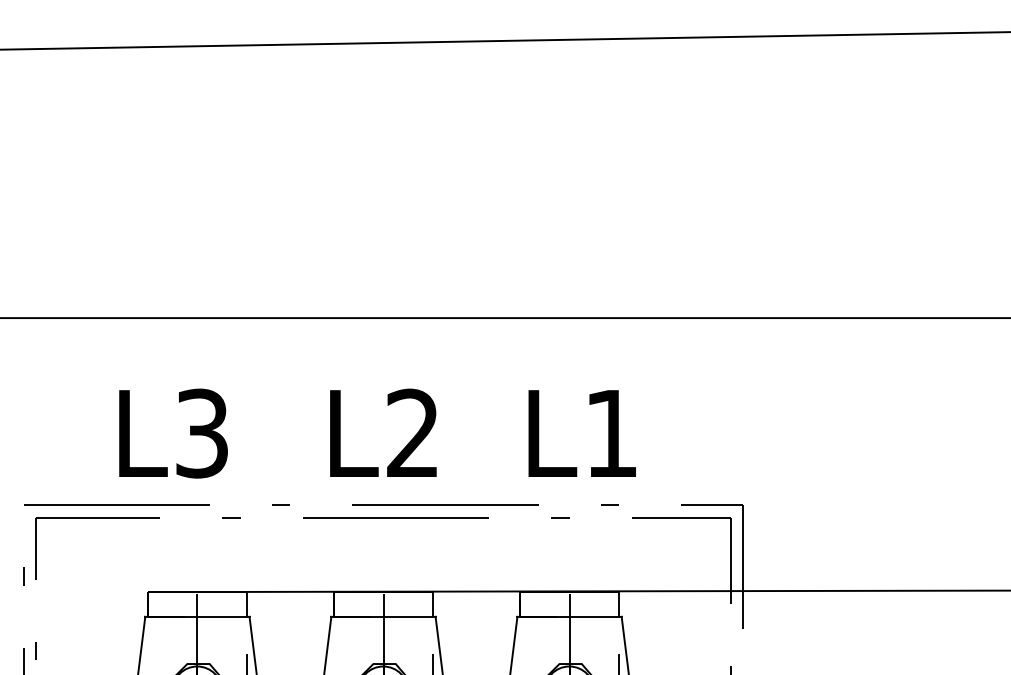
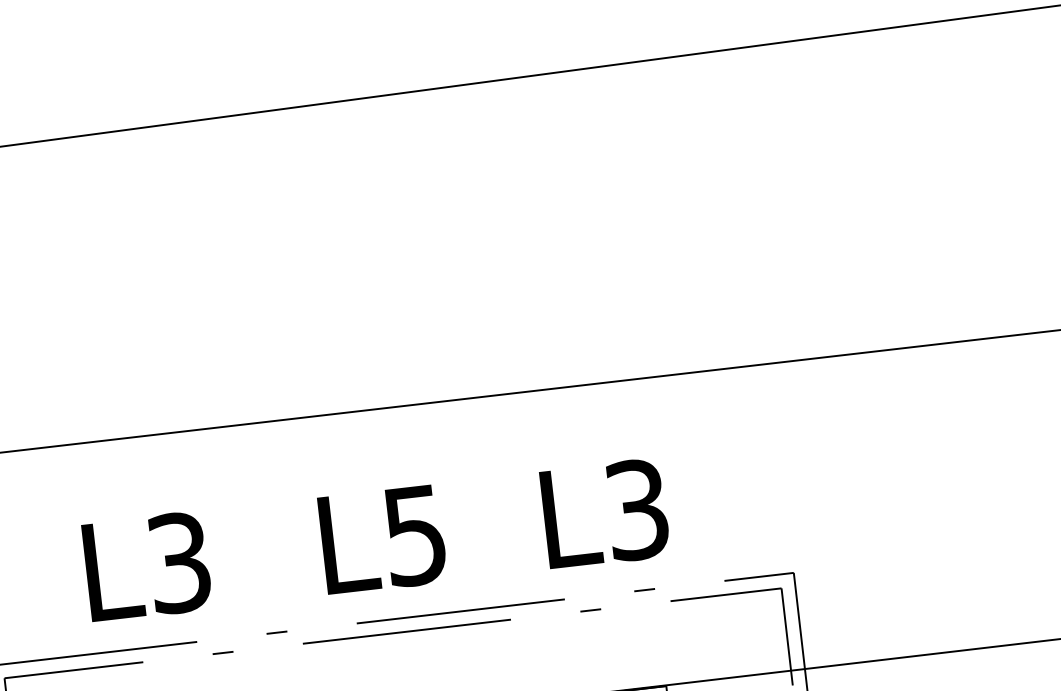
text: (412, 433) -> (414, 535), L2 -> L5
text: (611, 433) -> (637, 509), L1 -> L3

